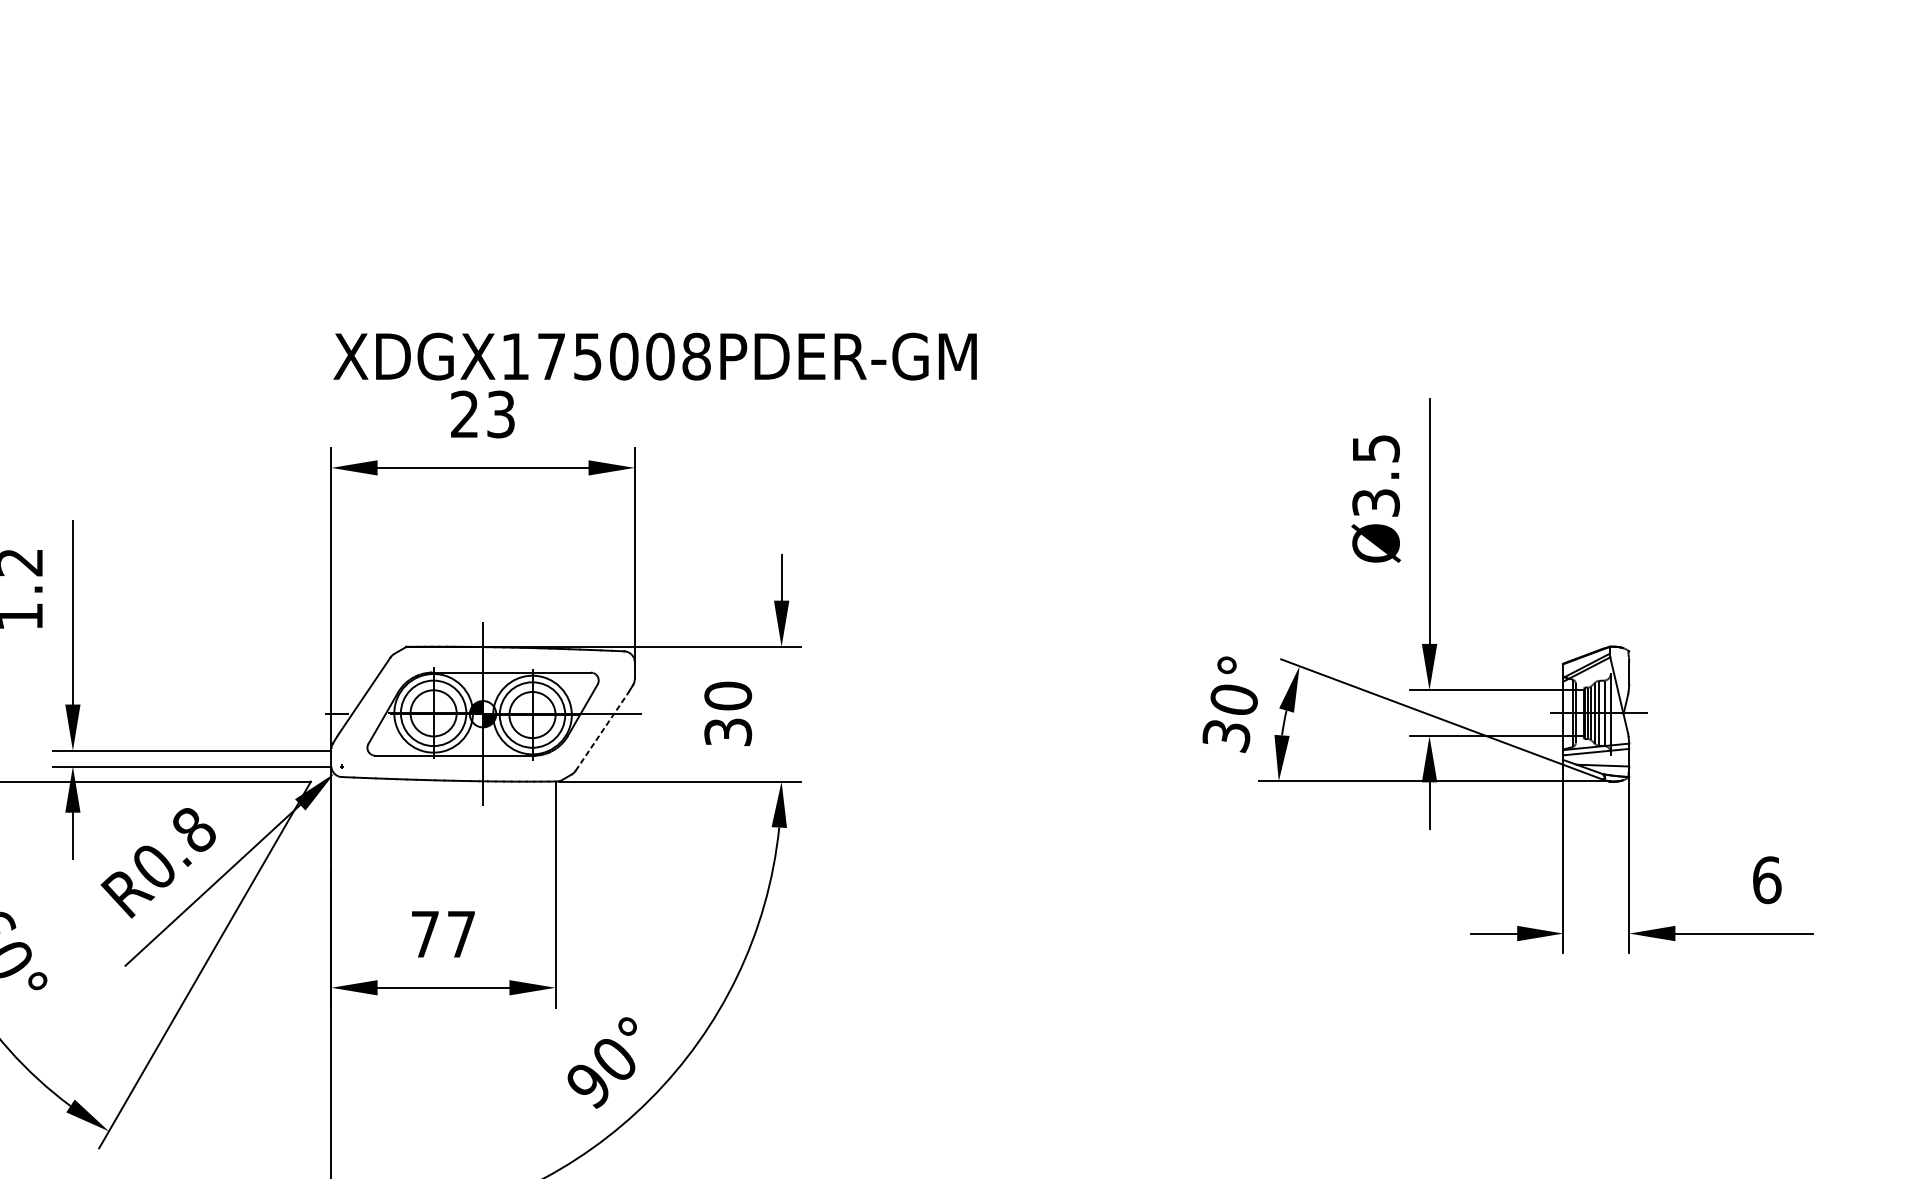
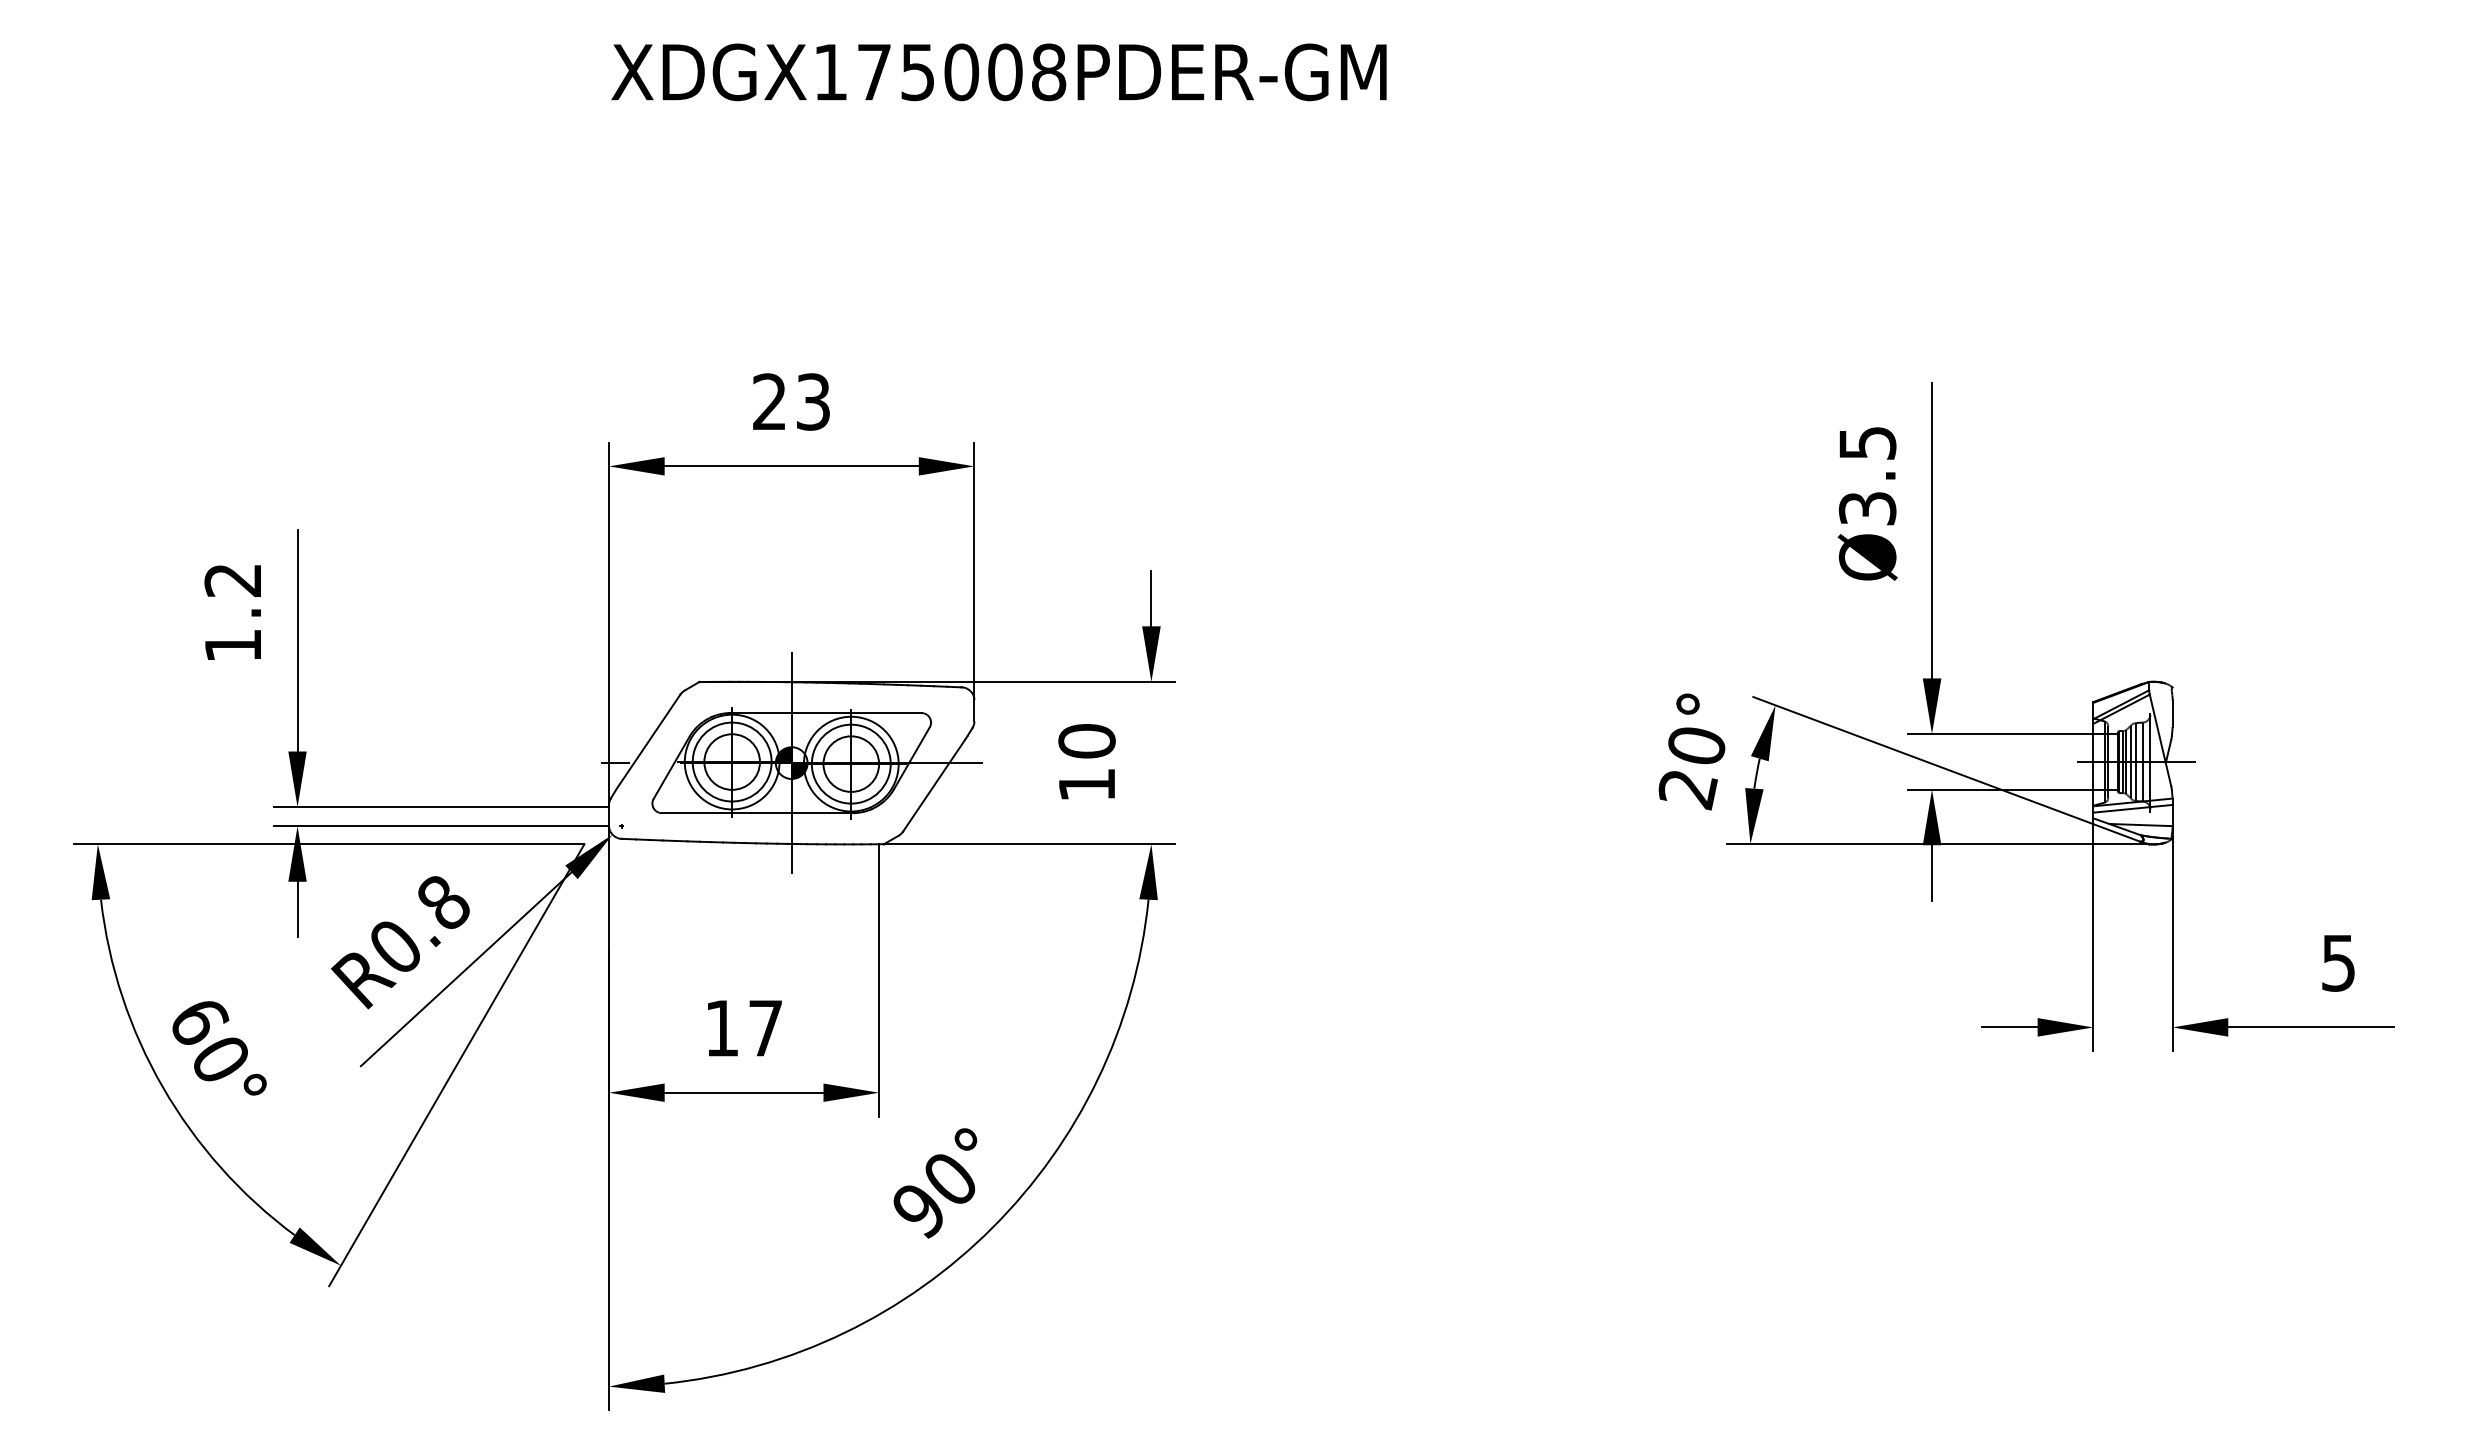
text: (654, 356) -> (998, 72), moved
text: (727, 731) -> (1086, 784), 30 -> 10
line: (601, 732) -> (934, 785), dashed -> solid
text: (1226, 736) -> (1687, 790), 30° -> 20°
text: (1766, 879) -> (2338, 962), 6 -> 5
text: (425, 934) -> (722, 1028), 77 -> 17

